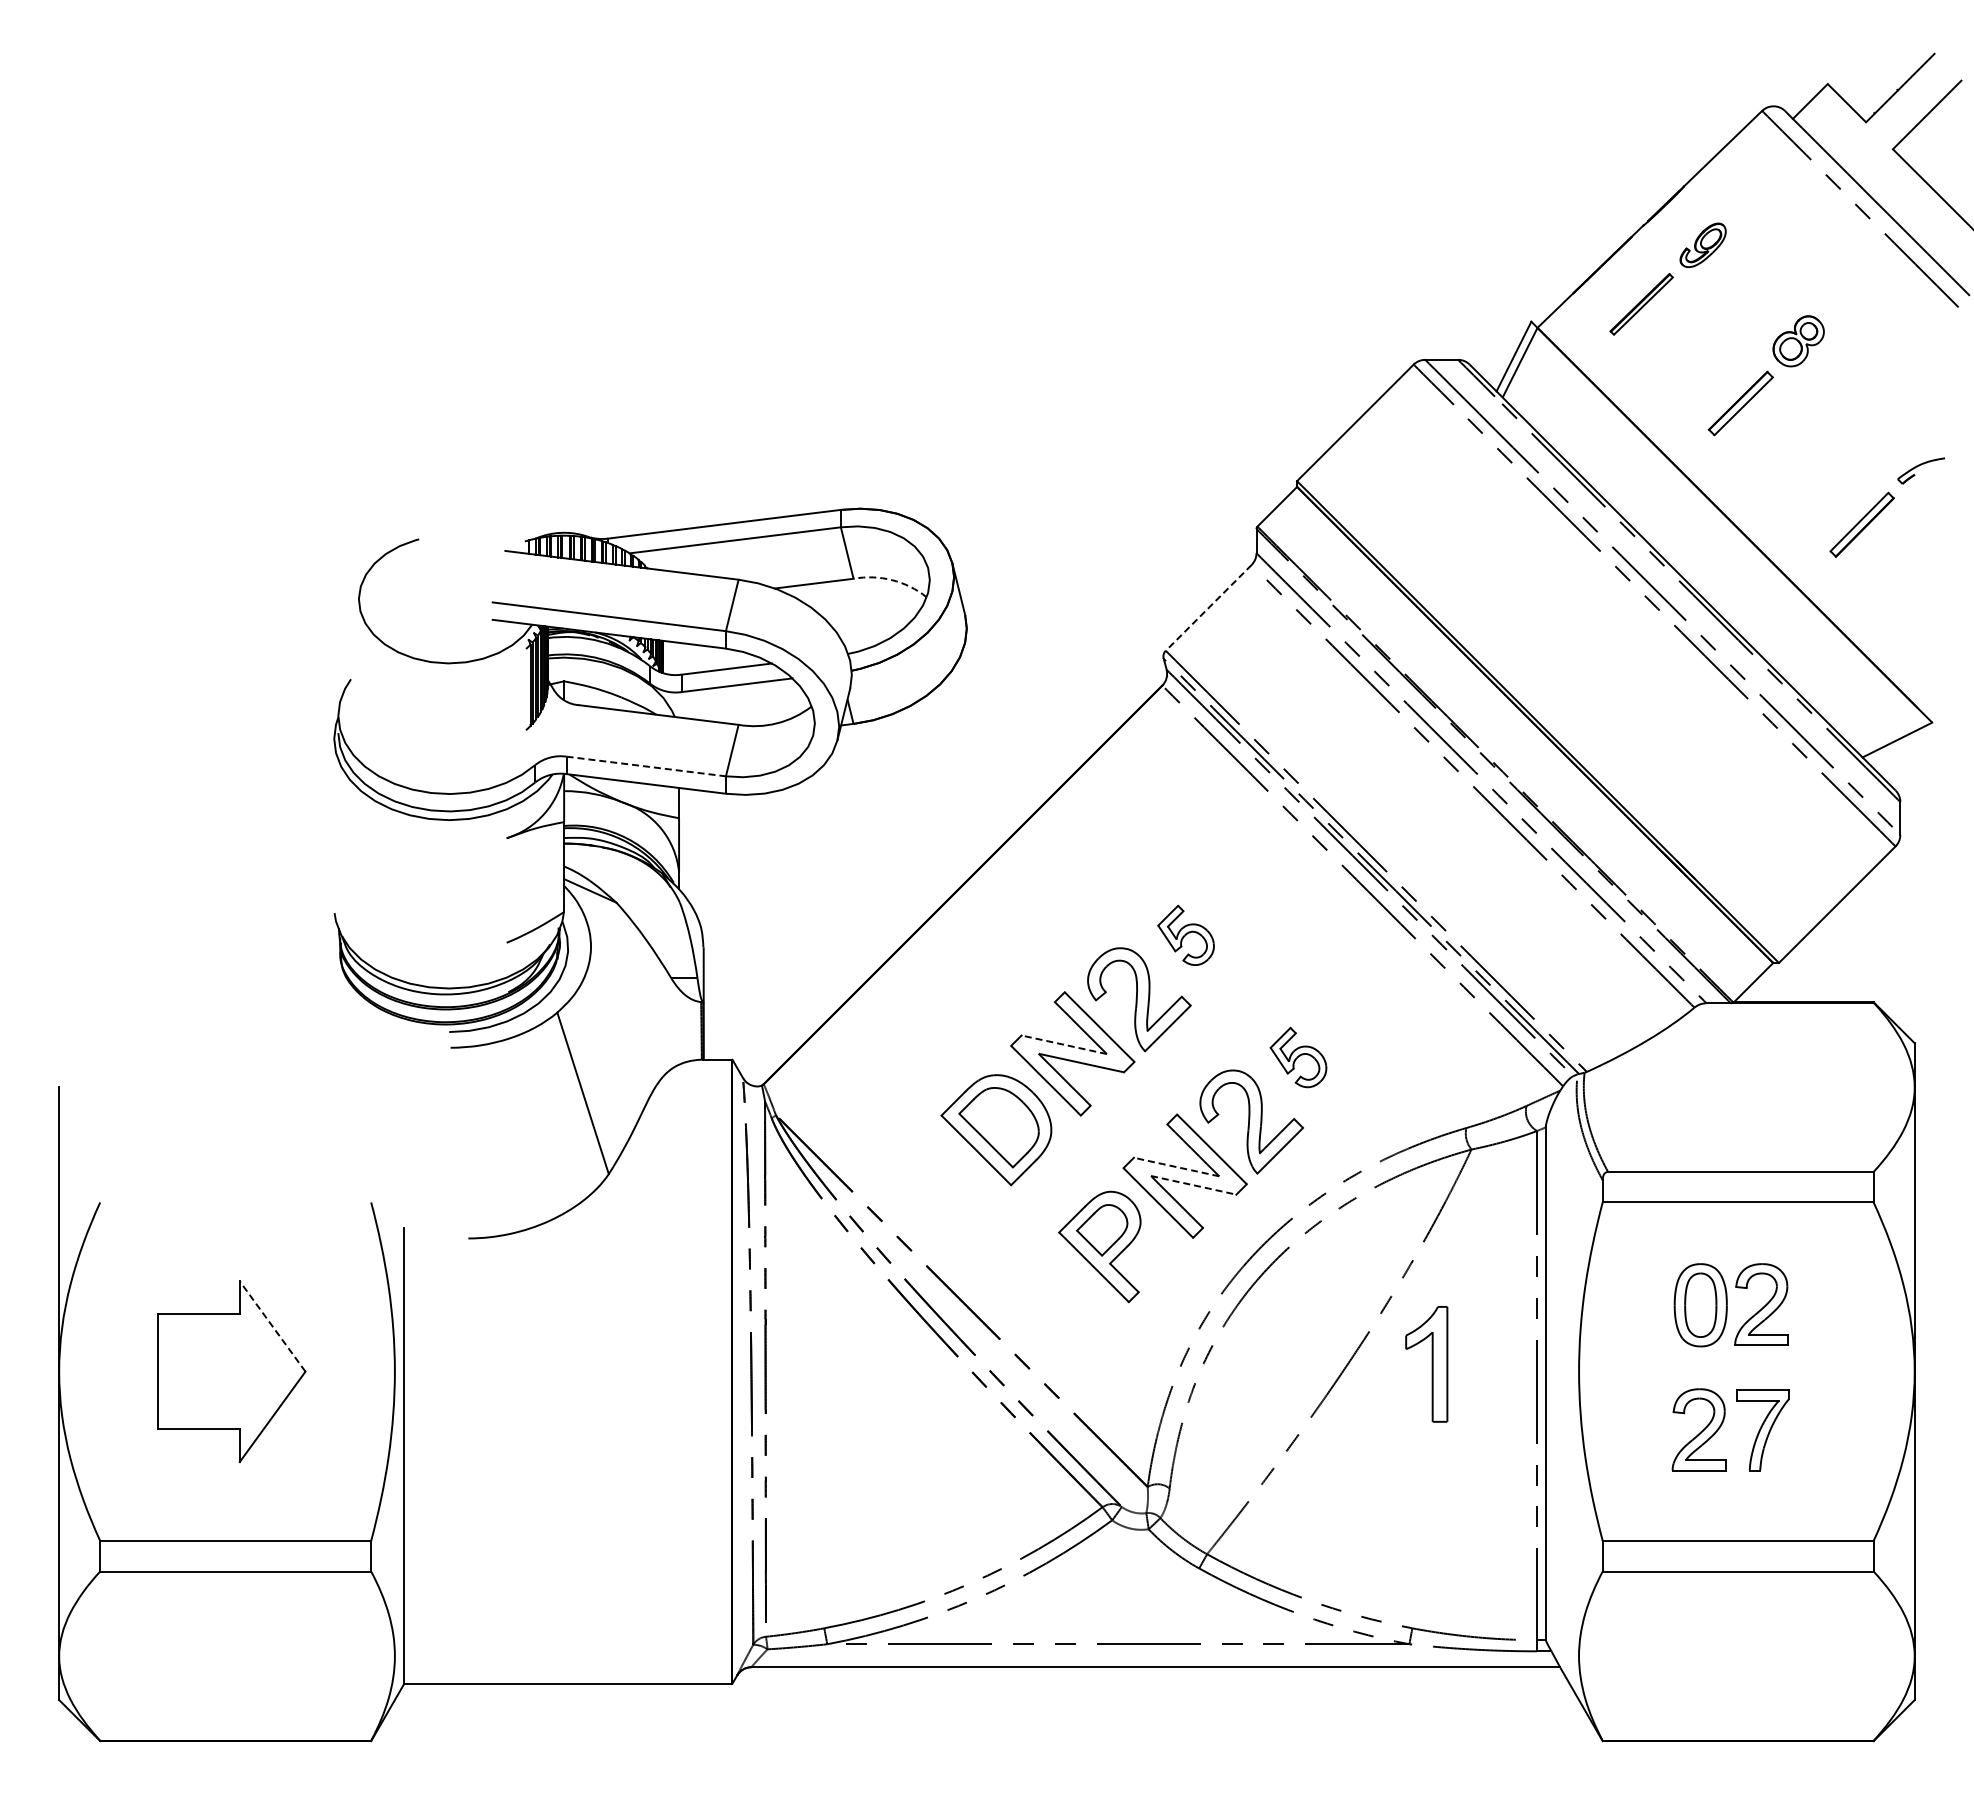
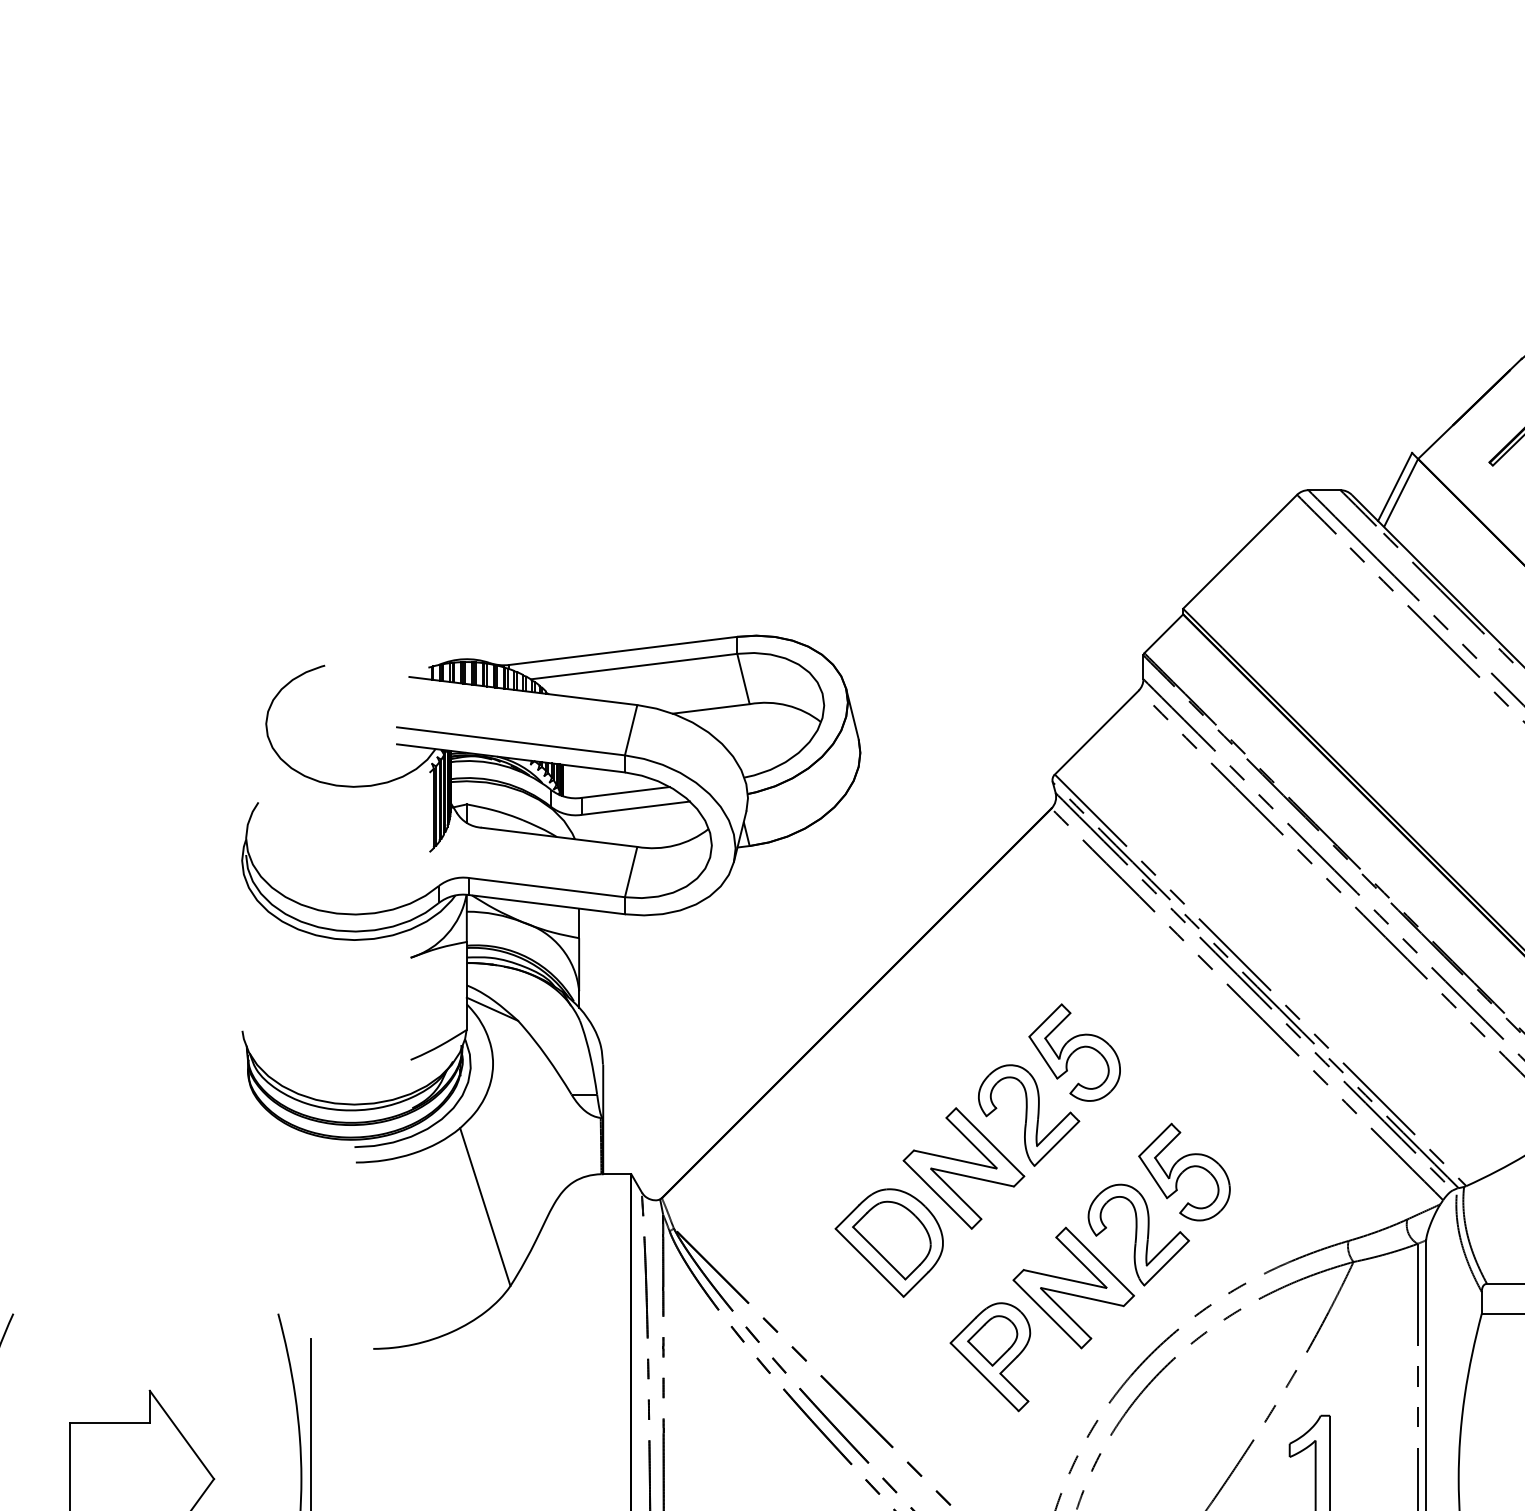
arc: (892, 580) -> (787, 705), dashed -> solid
line: (1208, 607) -> (1096, 732), dashed -> solid
line: (646, 766) -> (547, 887), dashed -> solid
part: (1185, 935) -> (1074, 1052), size x1.67
line: (1064, 1044) -> (955, 1159), dashed -> solid
part: (1298, 1057) -> (1184, 1172), size x1.67
line: (1176, 1166) -> (1065, 1278), dashed -> solid
line: (1194, 1185) -> (1082, 1297), dashed -> solid
line: (272, 1326) -> (181, 1434), dashed -> solid

